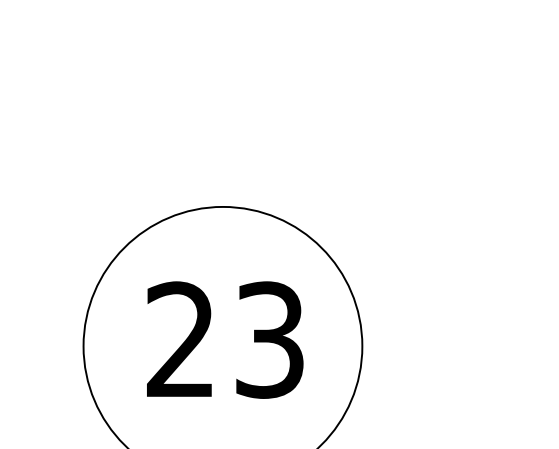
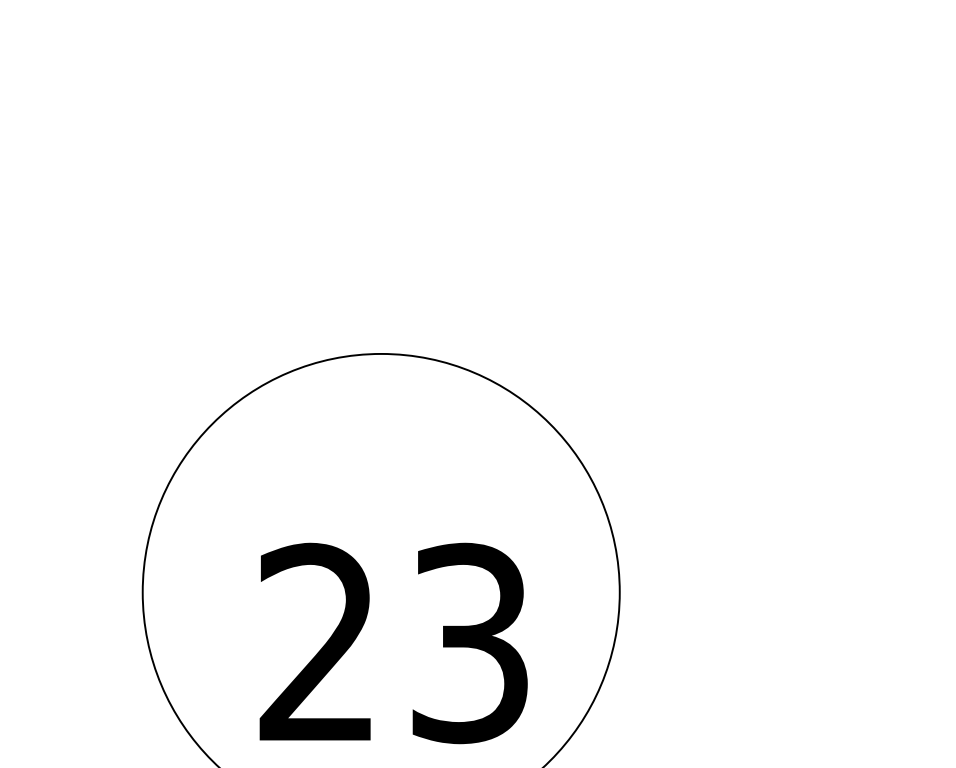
text: (225, 339) -> (394, 642), moved

